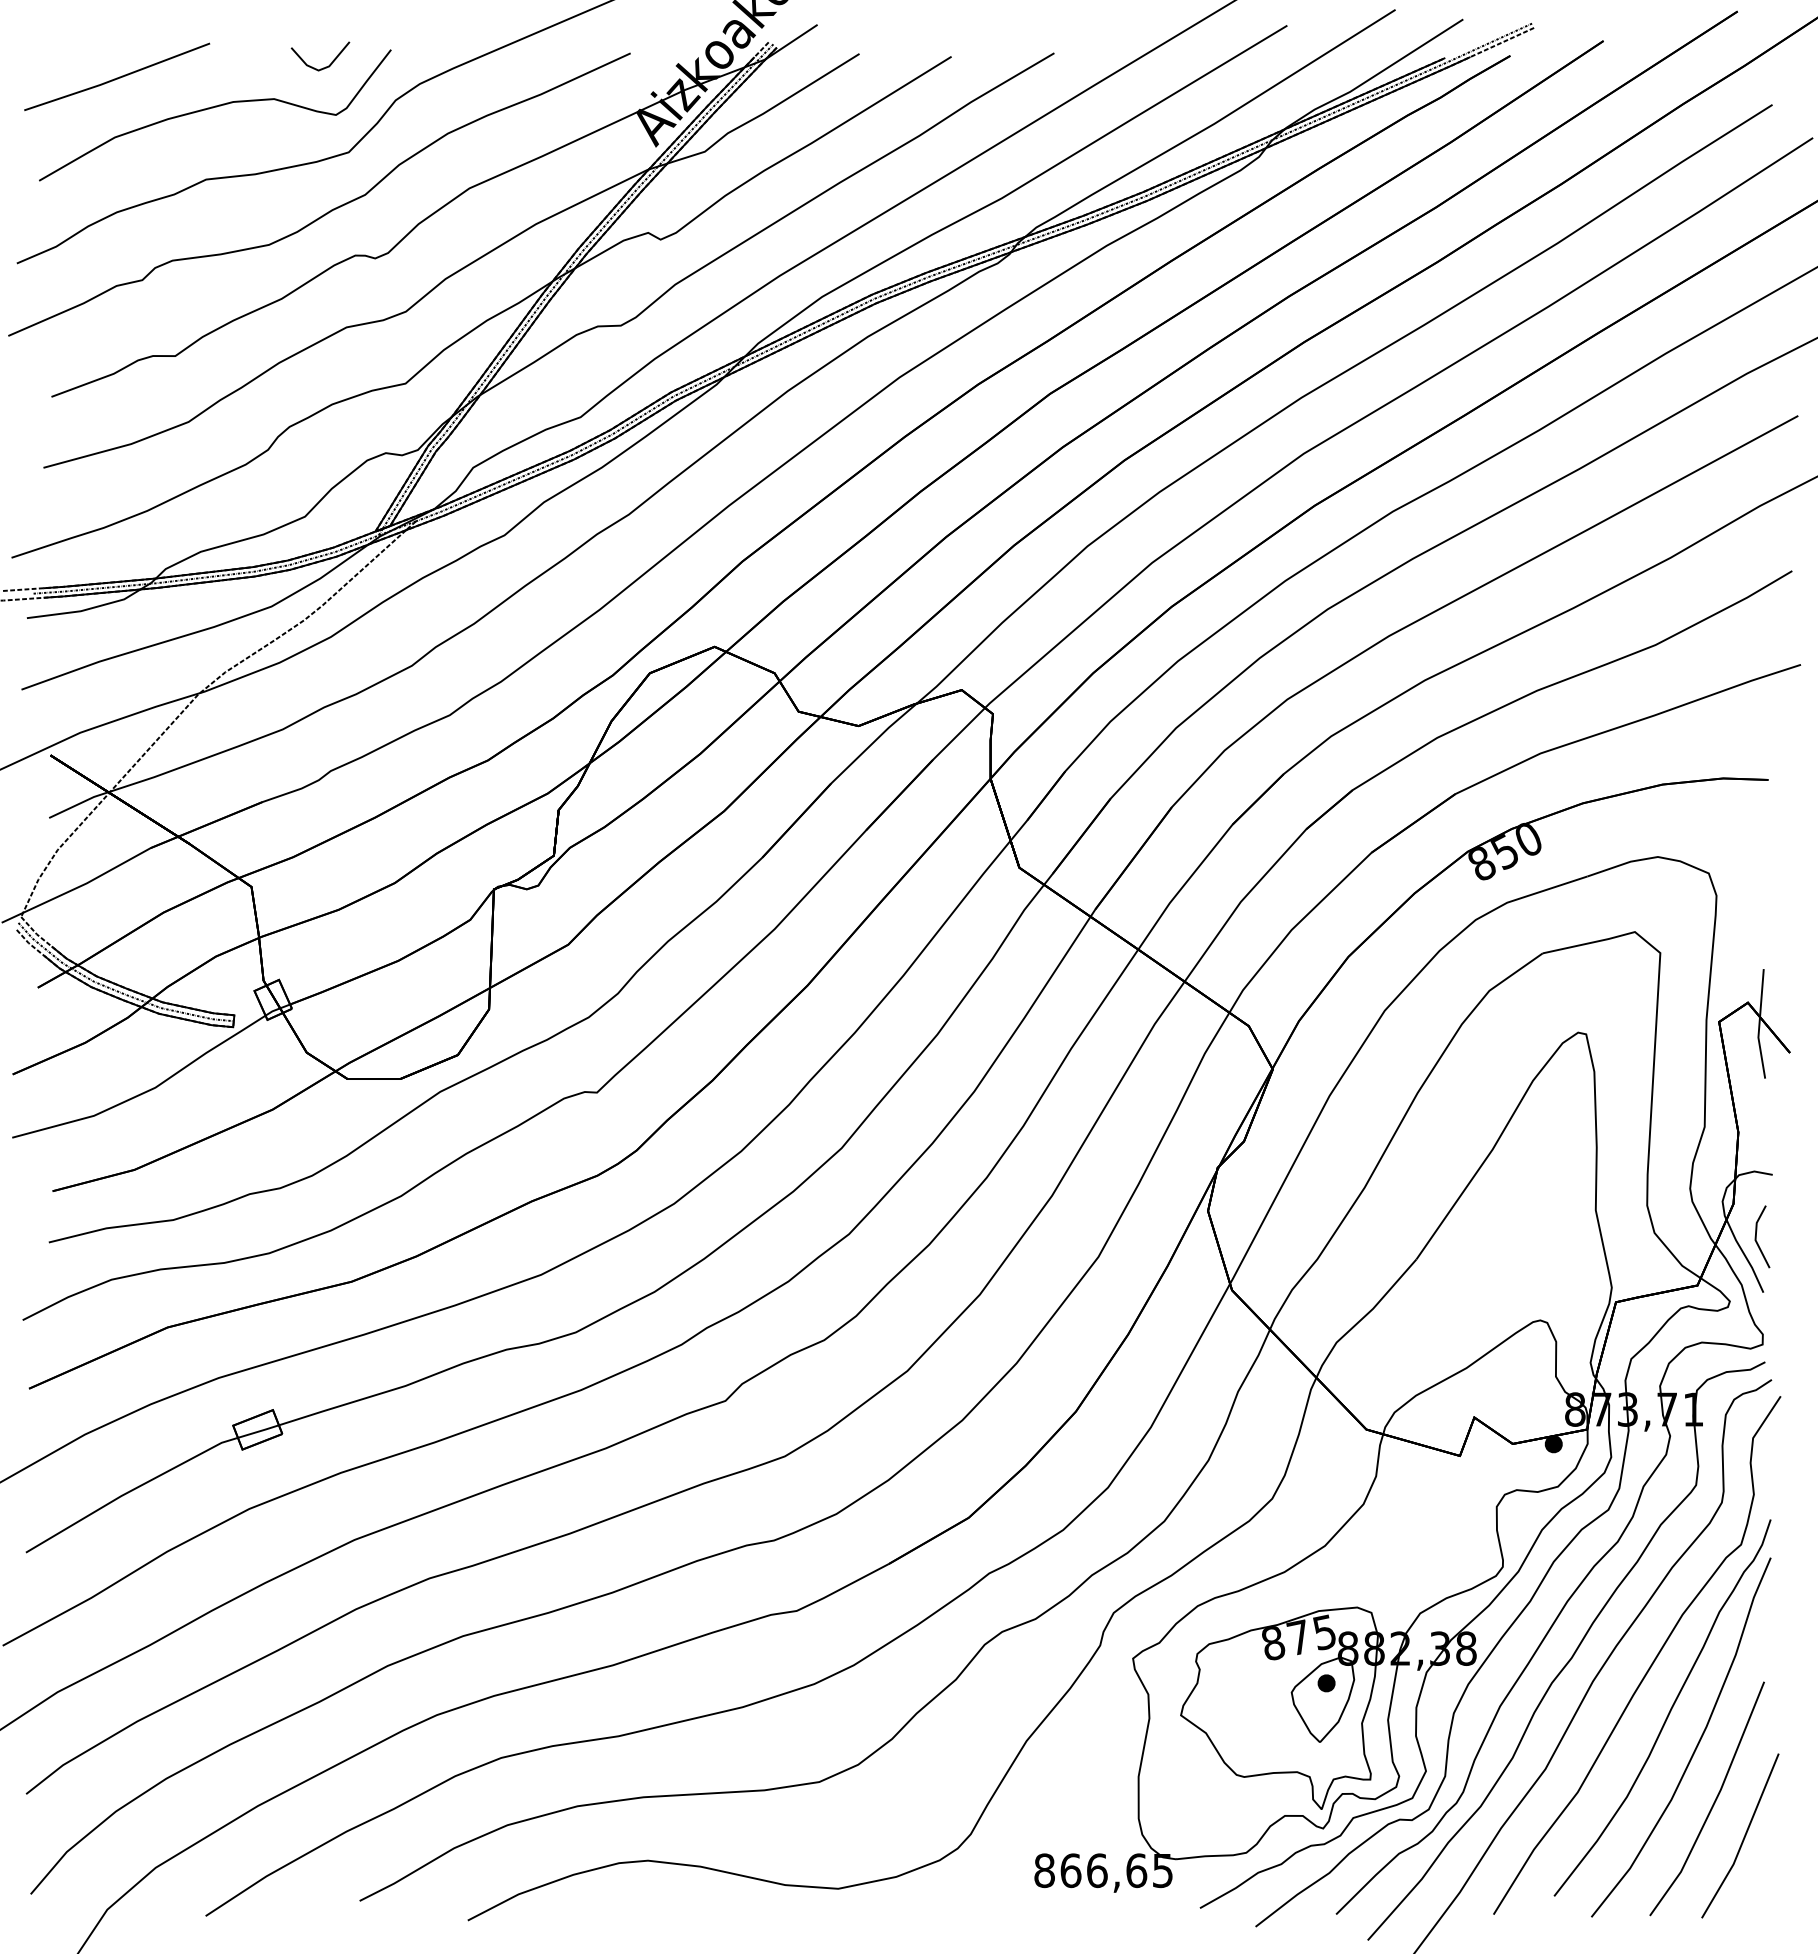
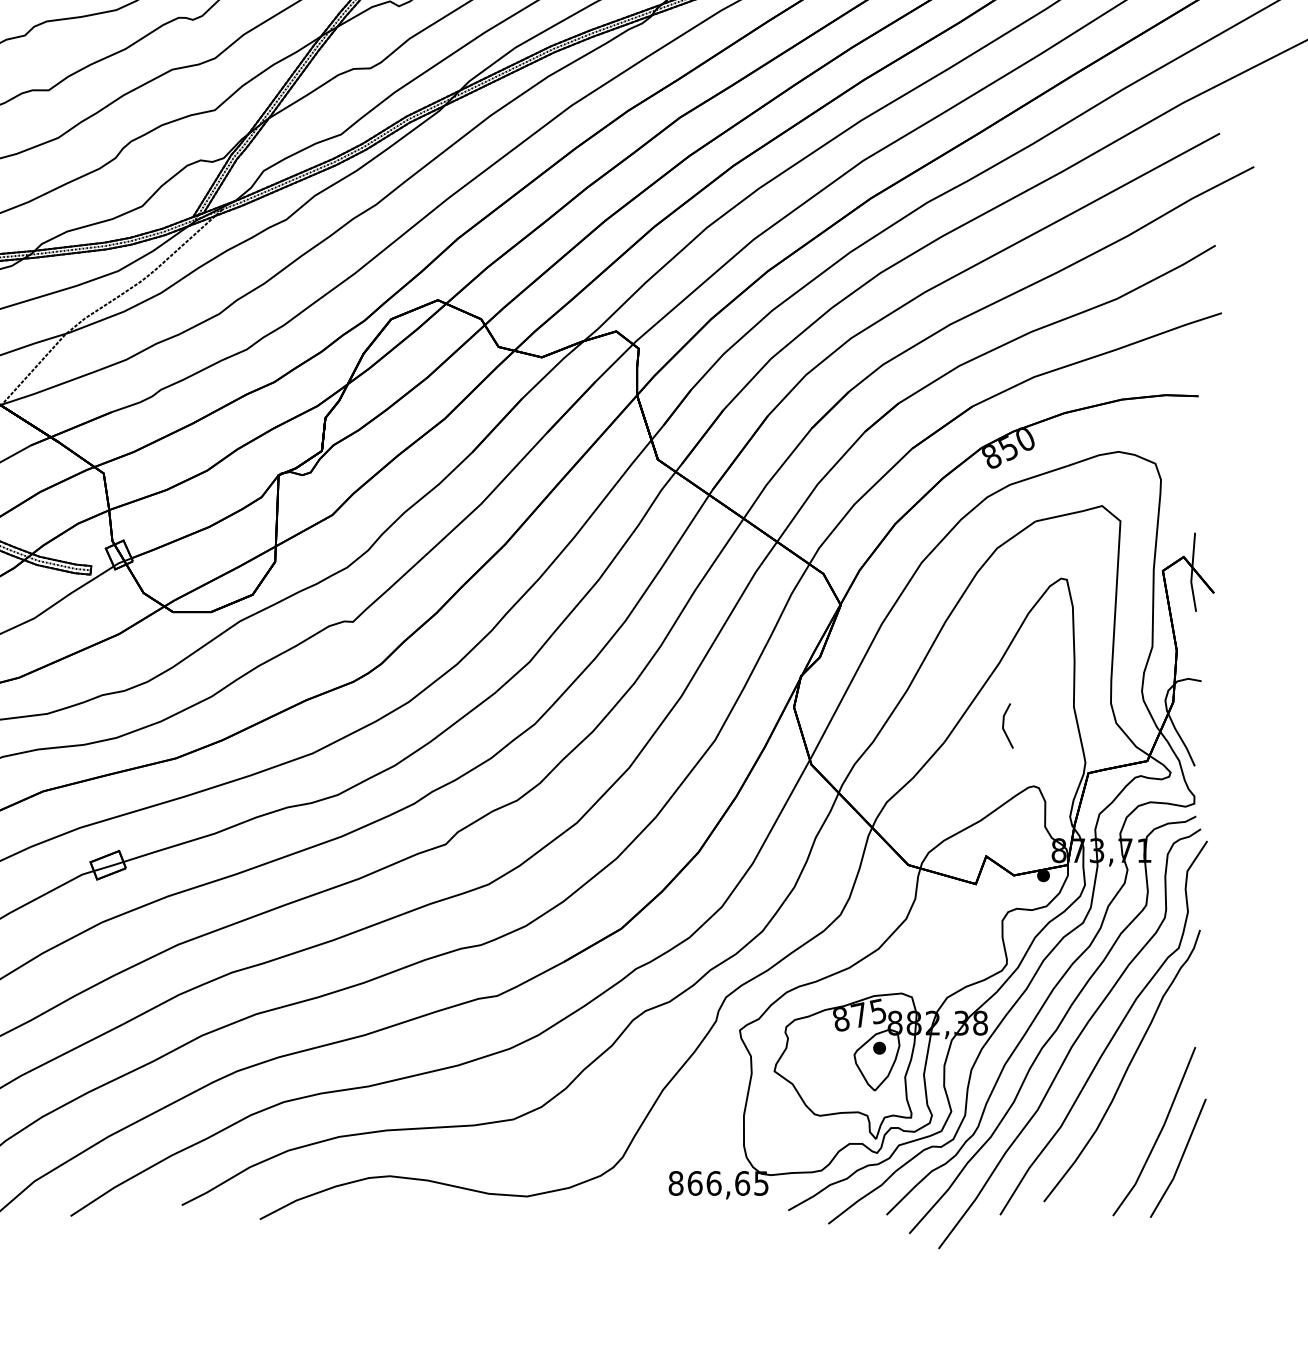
line: (1756, 1236) -> (1003, 725), moved
curve: (1696, 1745) -> (1146, 1093), removed

